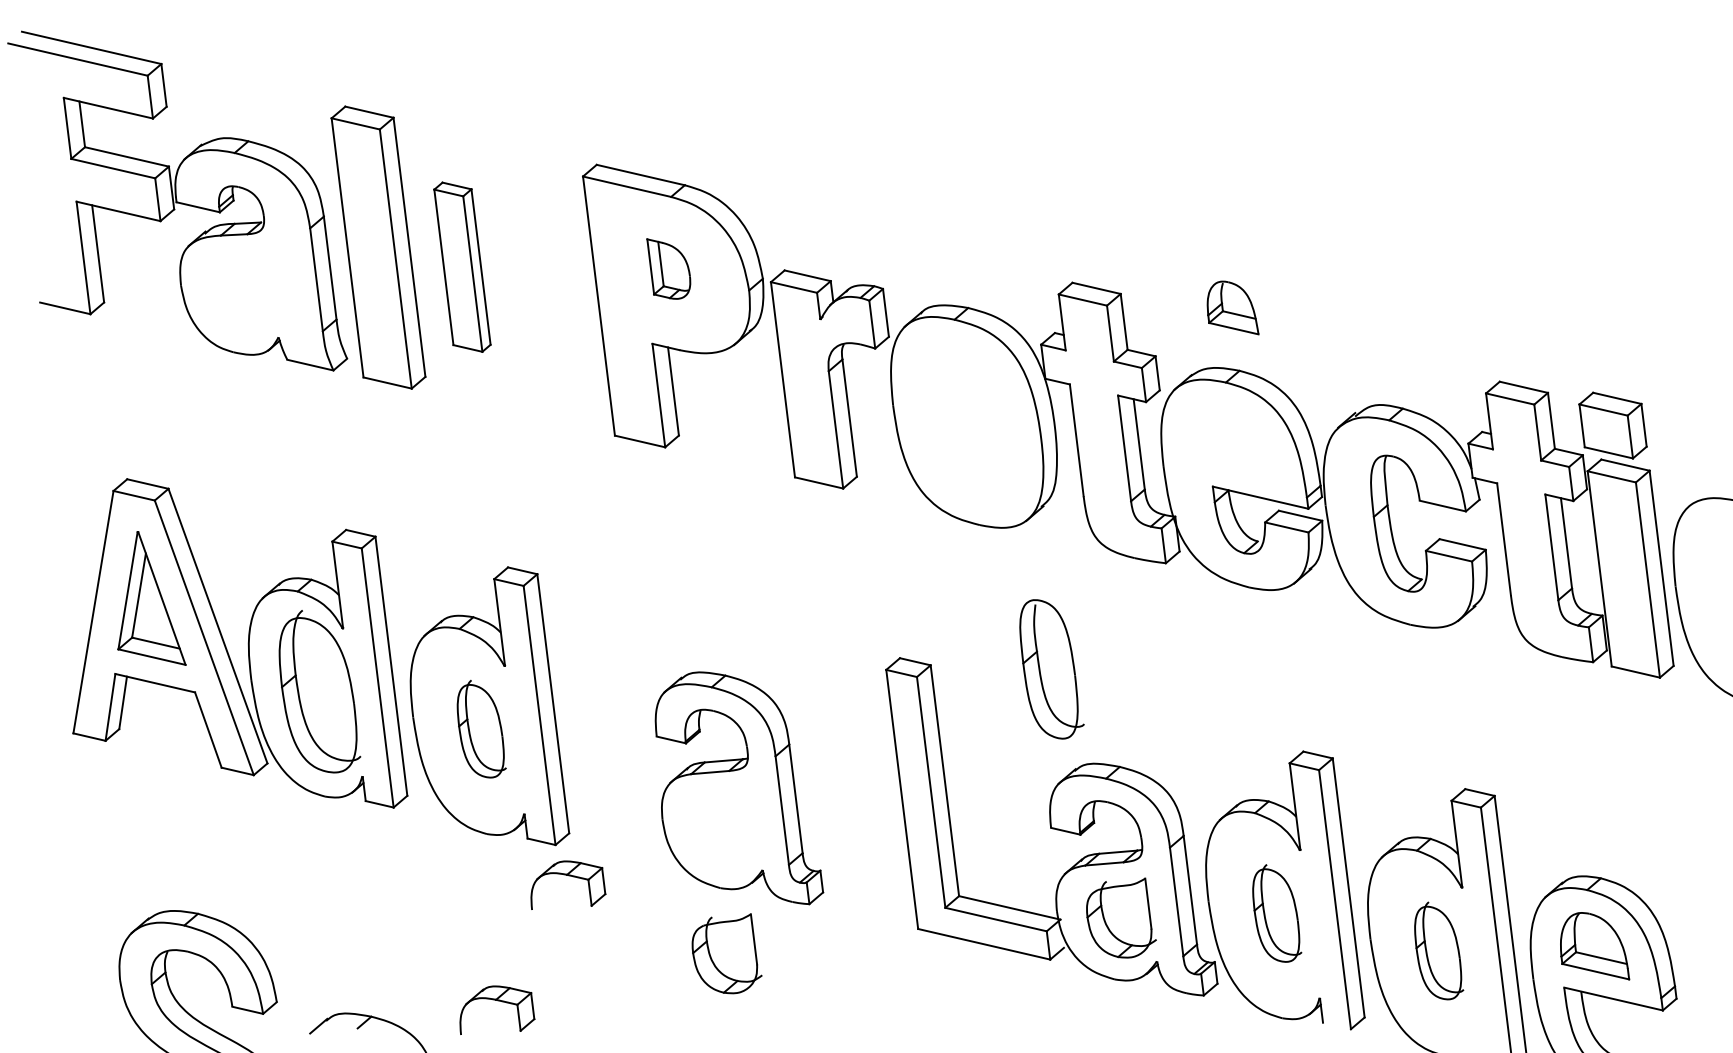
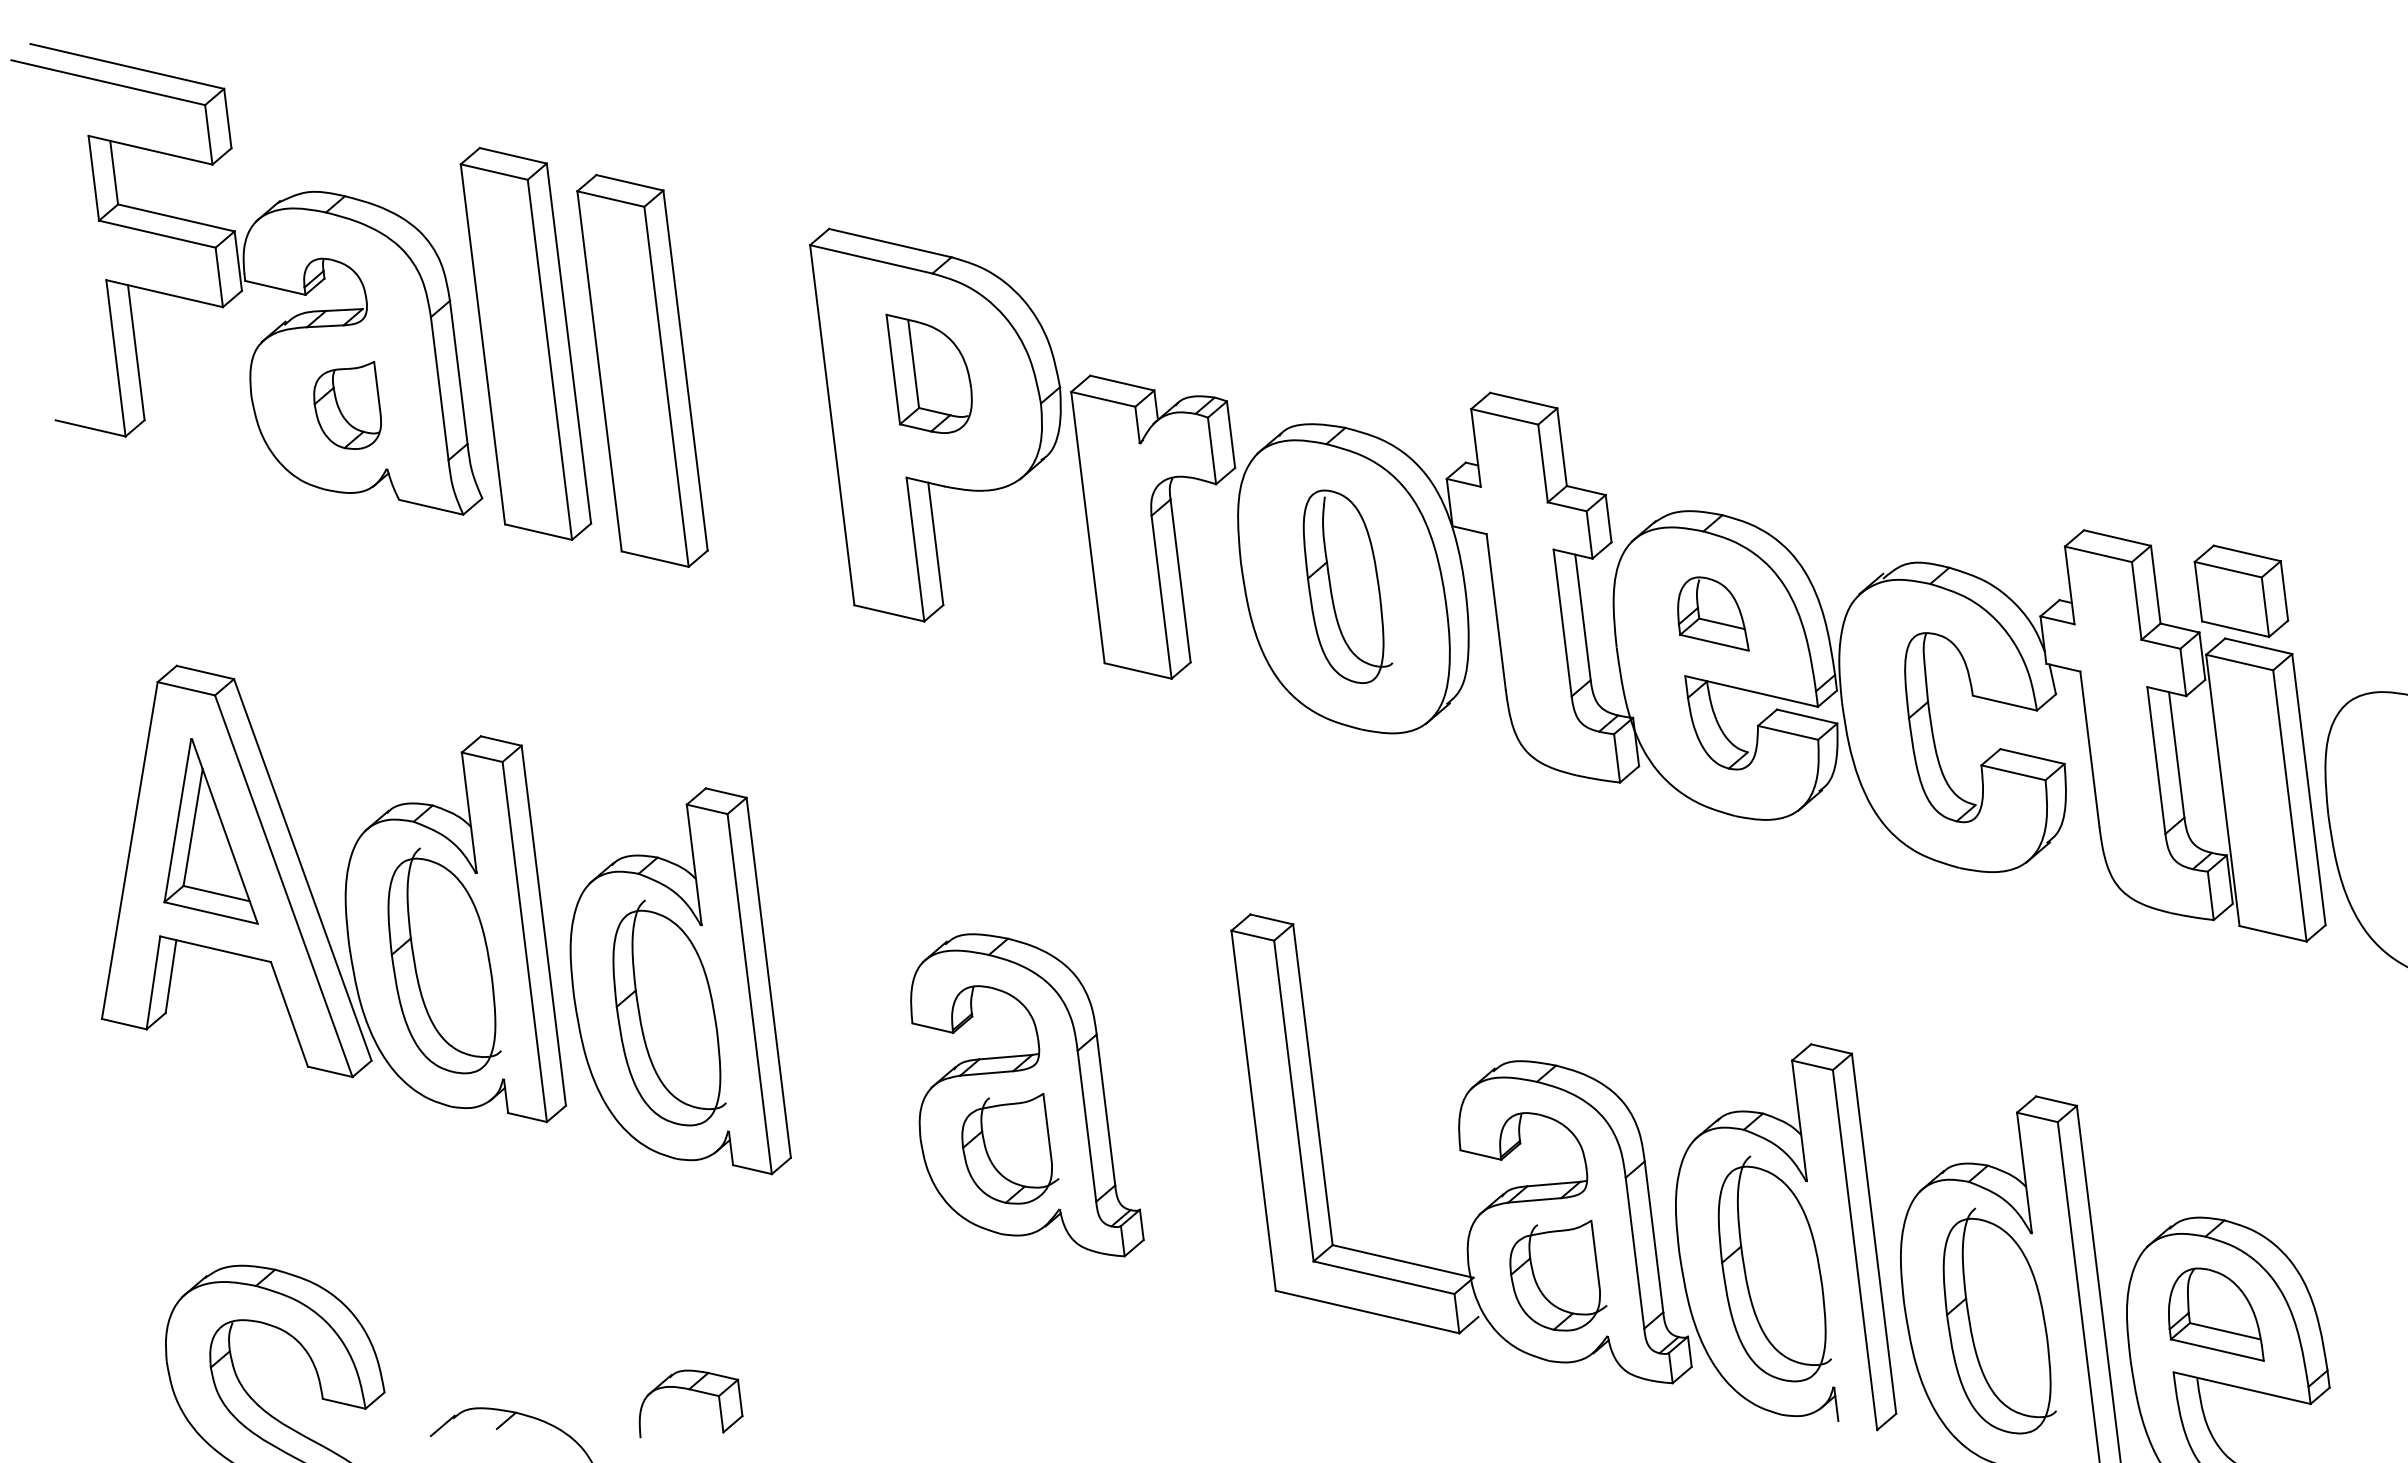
part: (462, 267) -> (642, 371), size x1.67
part: (668, 268) -> (928, 372), size x1.43
part: (250, 291) -> (348, 404), added
part: (1232, 307) -> (1712, 613), moved
part: (1051, 669) -> (1347, 586), moved
part: (481, 728) -> (669, 1012), size x1.67
part: (568, 876) -> (789, 1217), removed
part: (1277, 913) -> (1775, 1269), size x1.67
part: (1439, 950) -> (2000, 1320), size x1.67
part: (726, 953) -> (1009, 1148), moved

